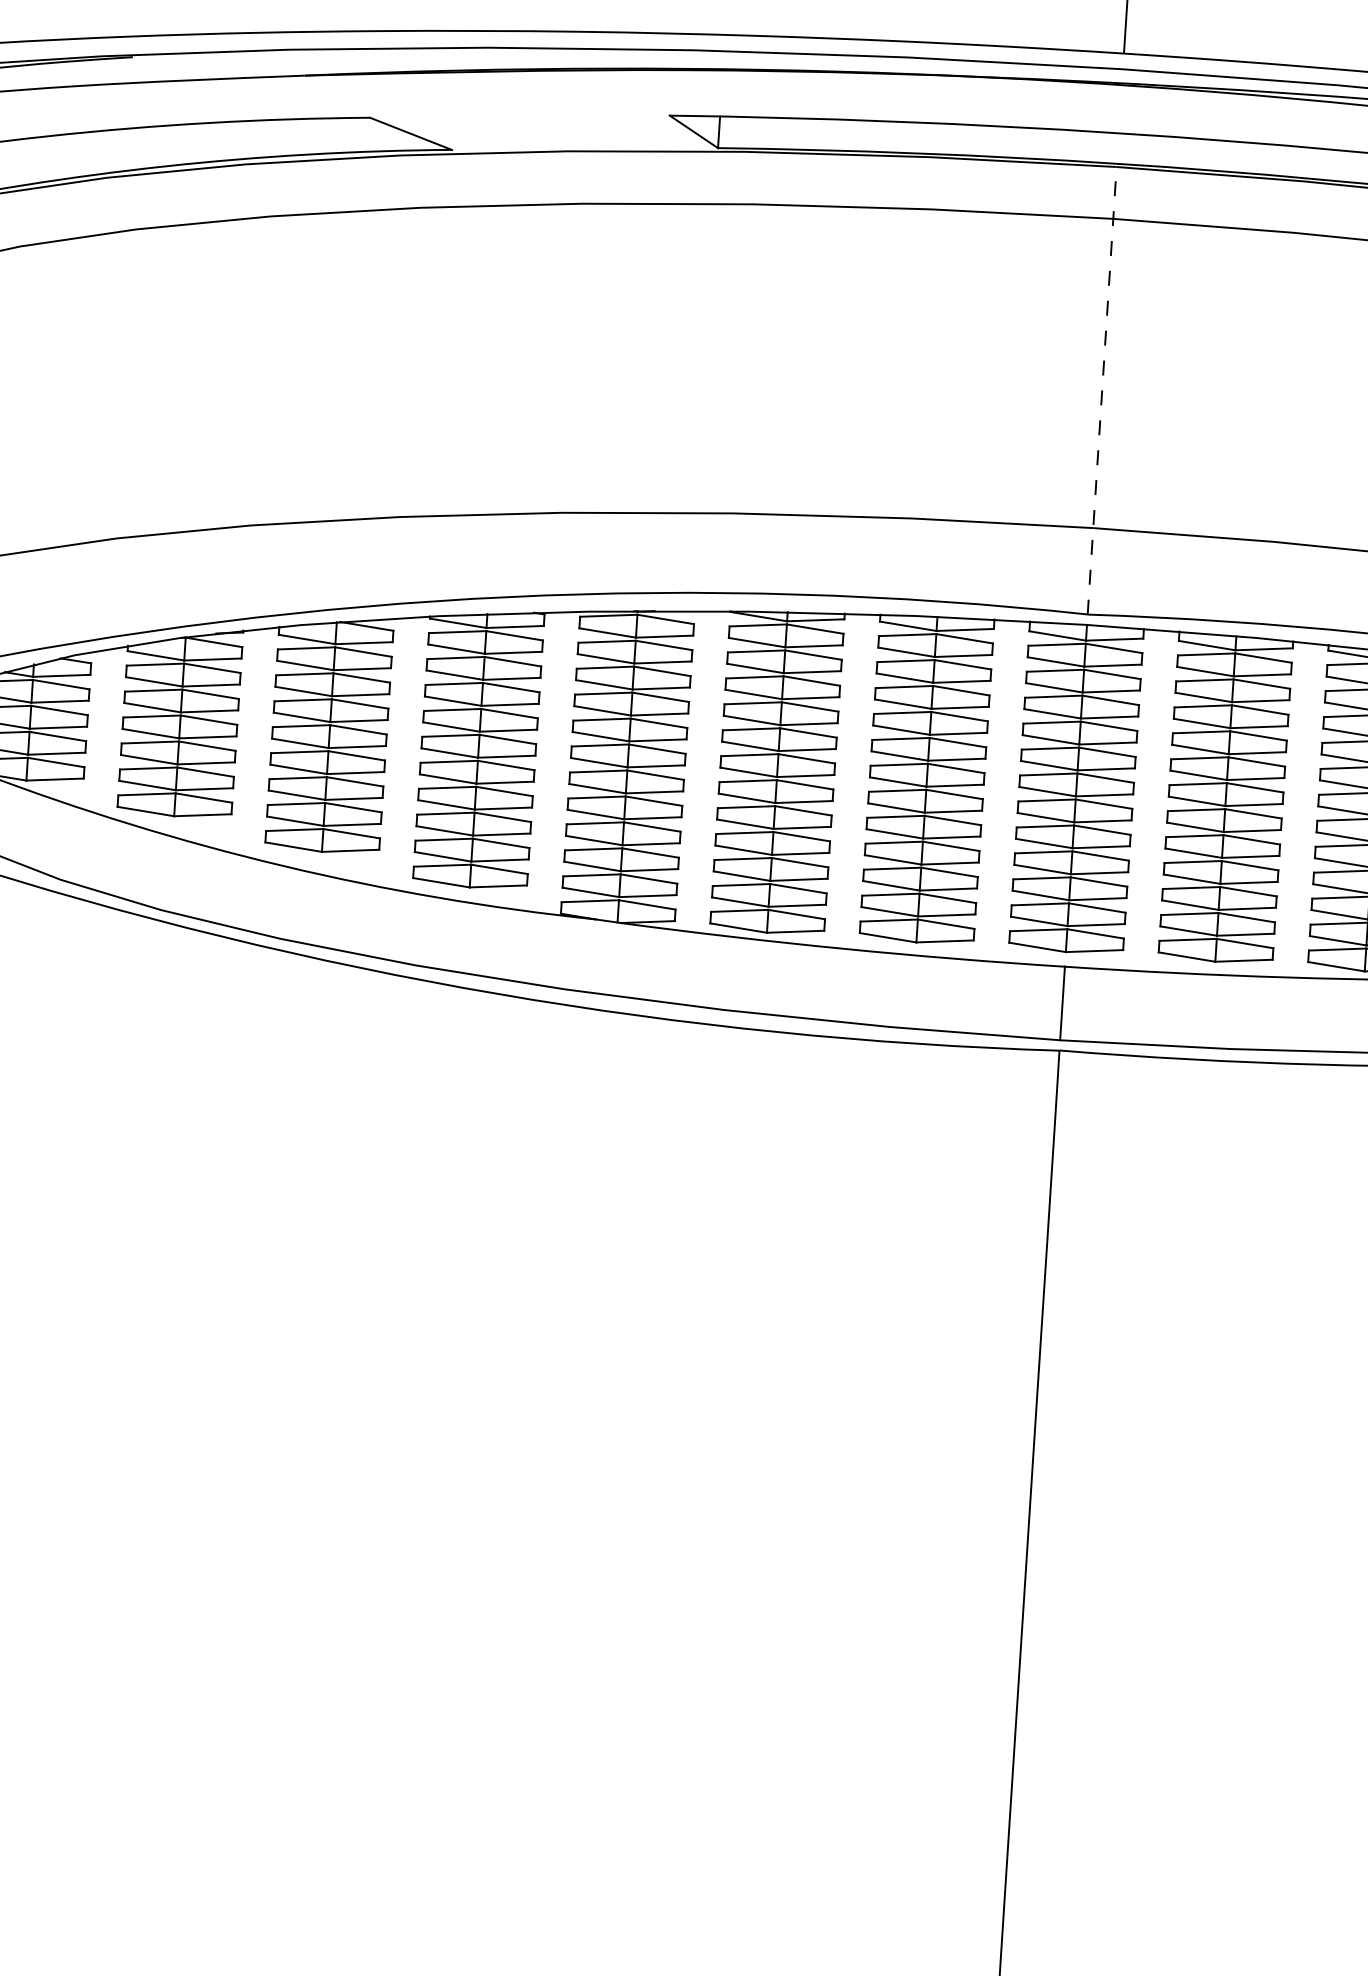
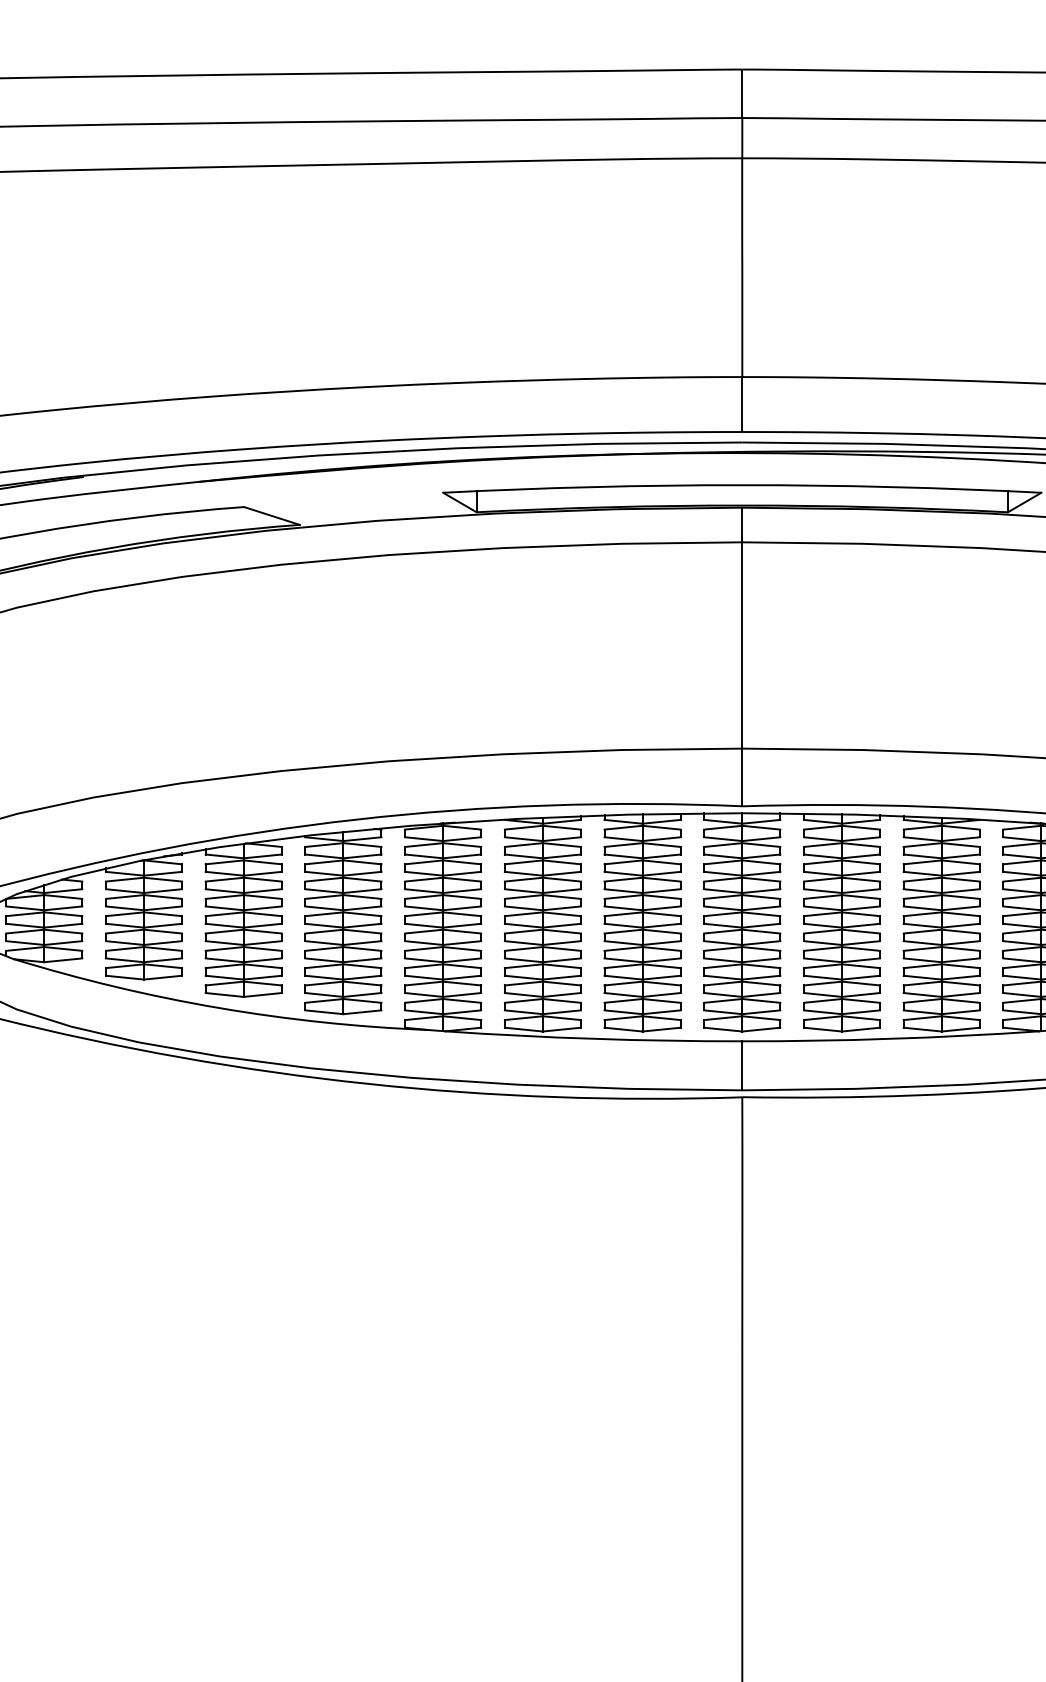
line: (1102, 390) -> (742, 656), dashed -> solid

